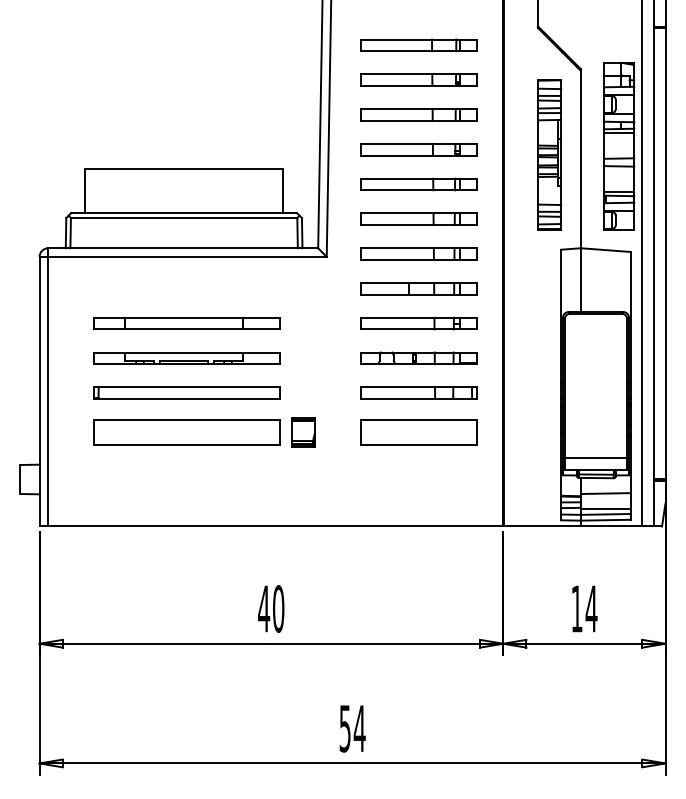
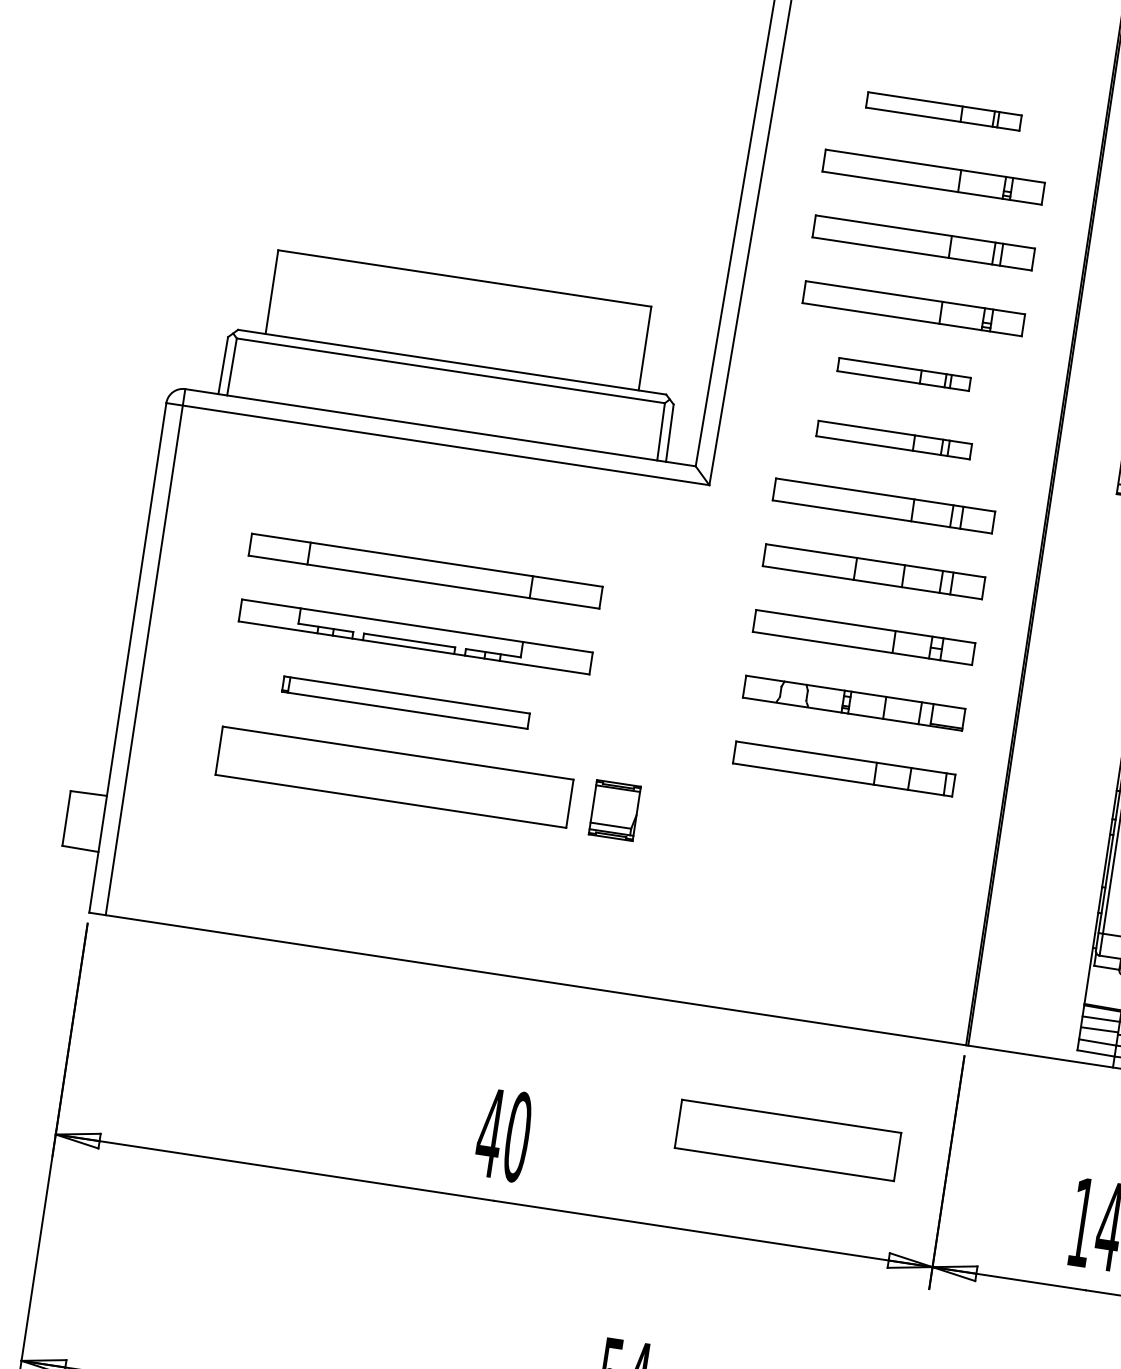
part: (418, 45) -> (943, 111), size x0.7
part: (418, 184) -> (903, 374), size x0.6
part: (418, 218) -> (893, 438), size x0.7
part: (186, 392) -> (405, 701), size x0.7
part: (418, 432) -> (787, 1140), moved

